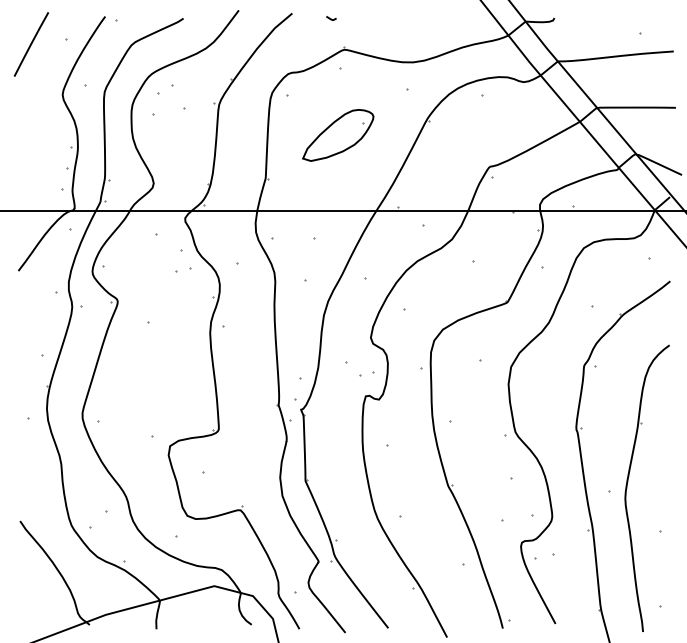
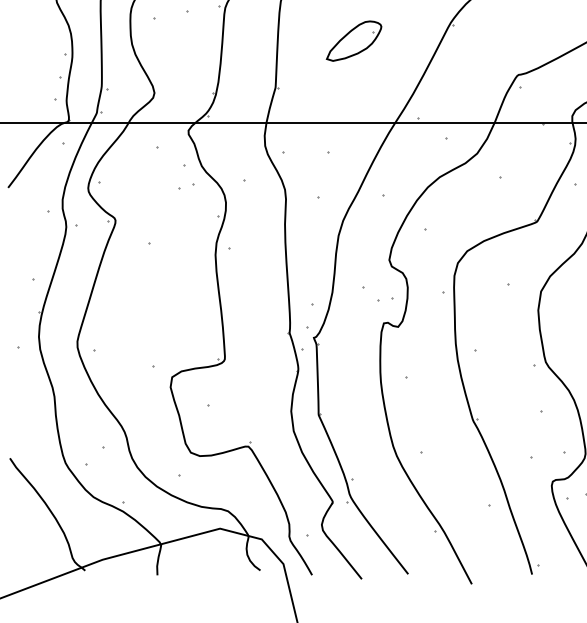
part: (338, 135) -> (354, 41), size x0.71

